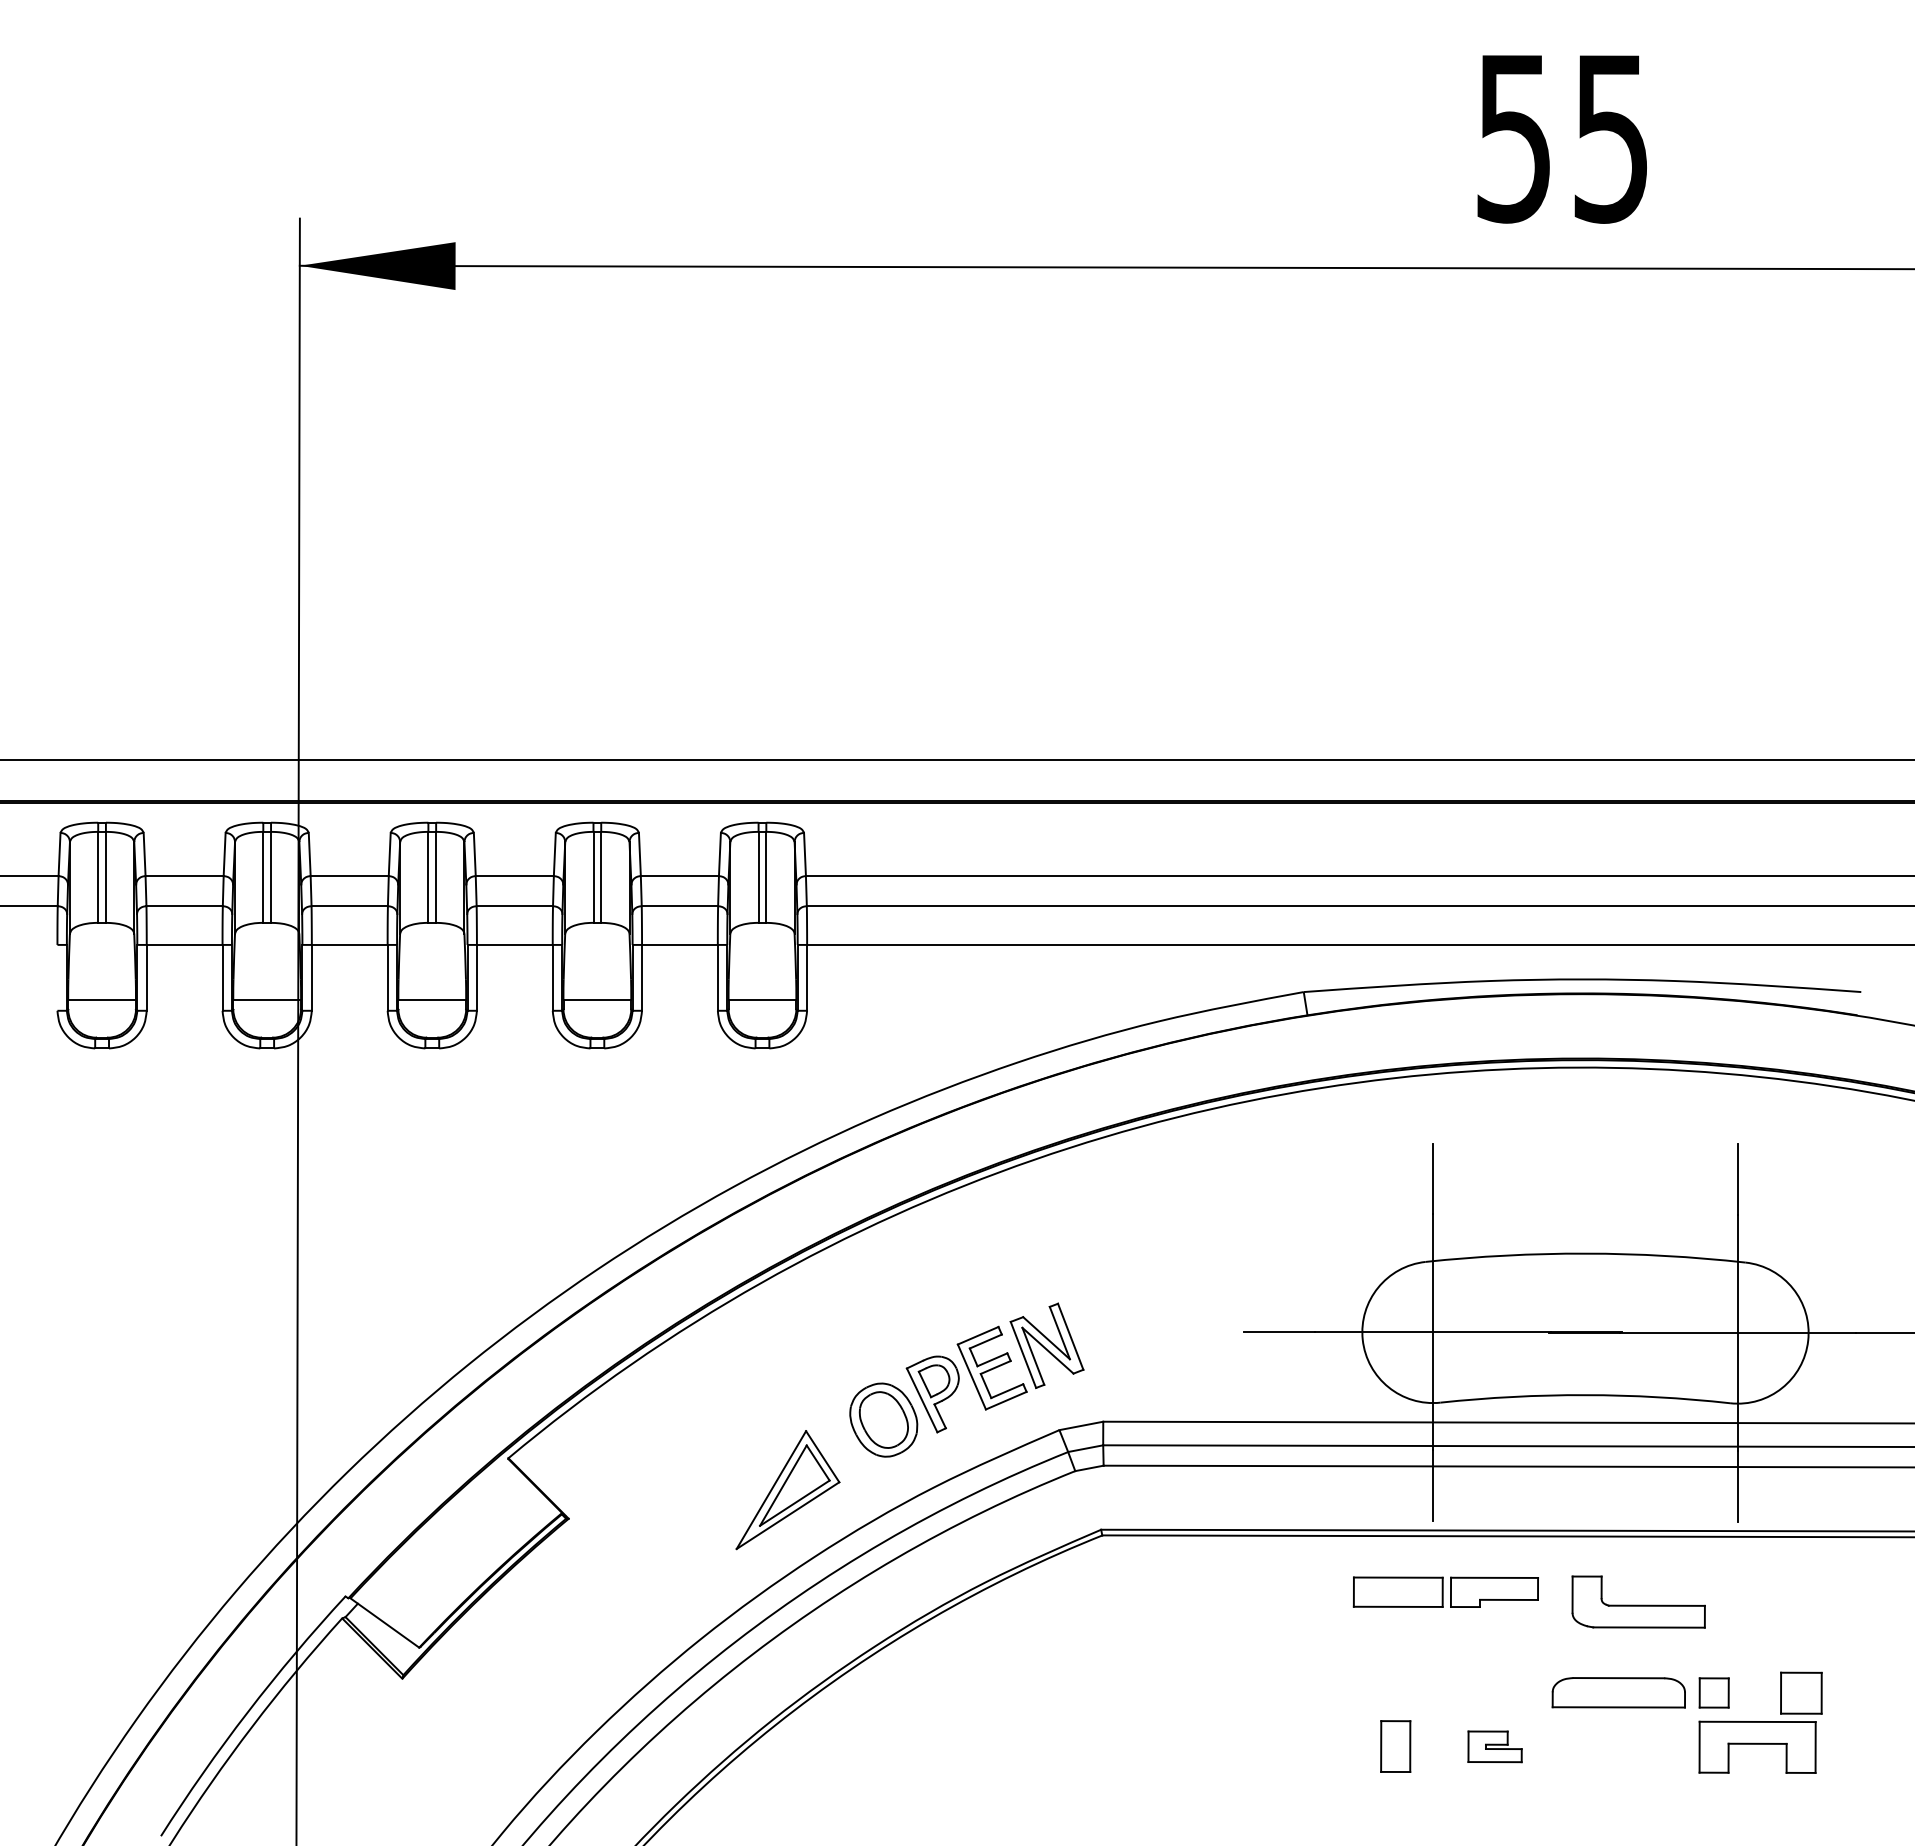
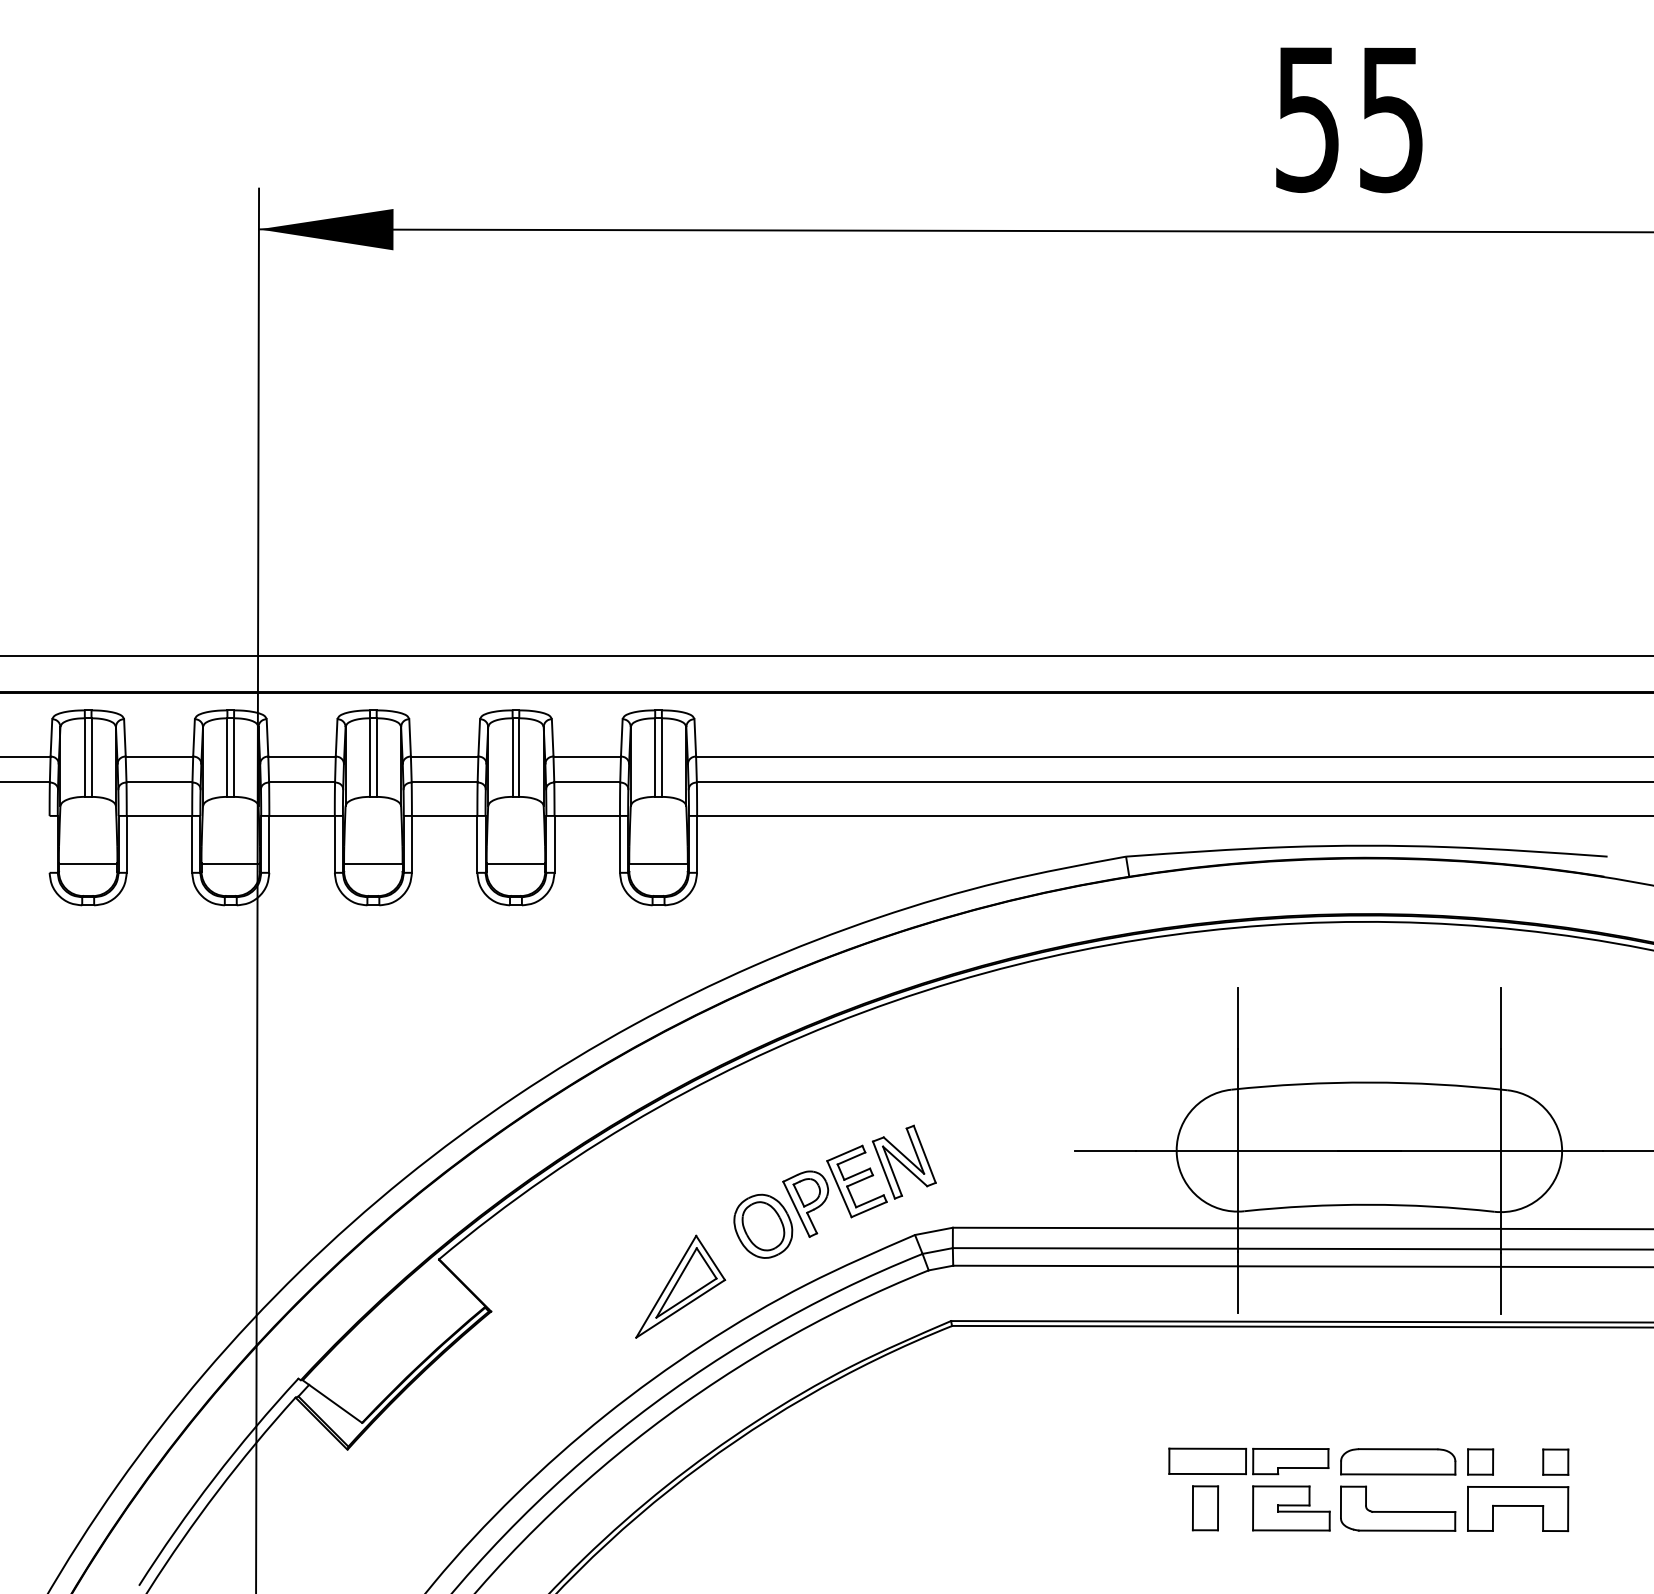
part: (1445, 1591) -> (1248, 1460), moved
part: (1638, 1601) -> (1397, 1508), moved
part: (1800, 1692) -> (1555, 1461), size x0.71
part: (1494, 1746) -> (1290, 1508), size x1.67

